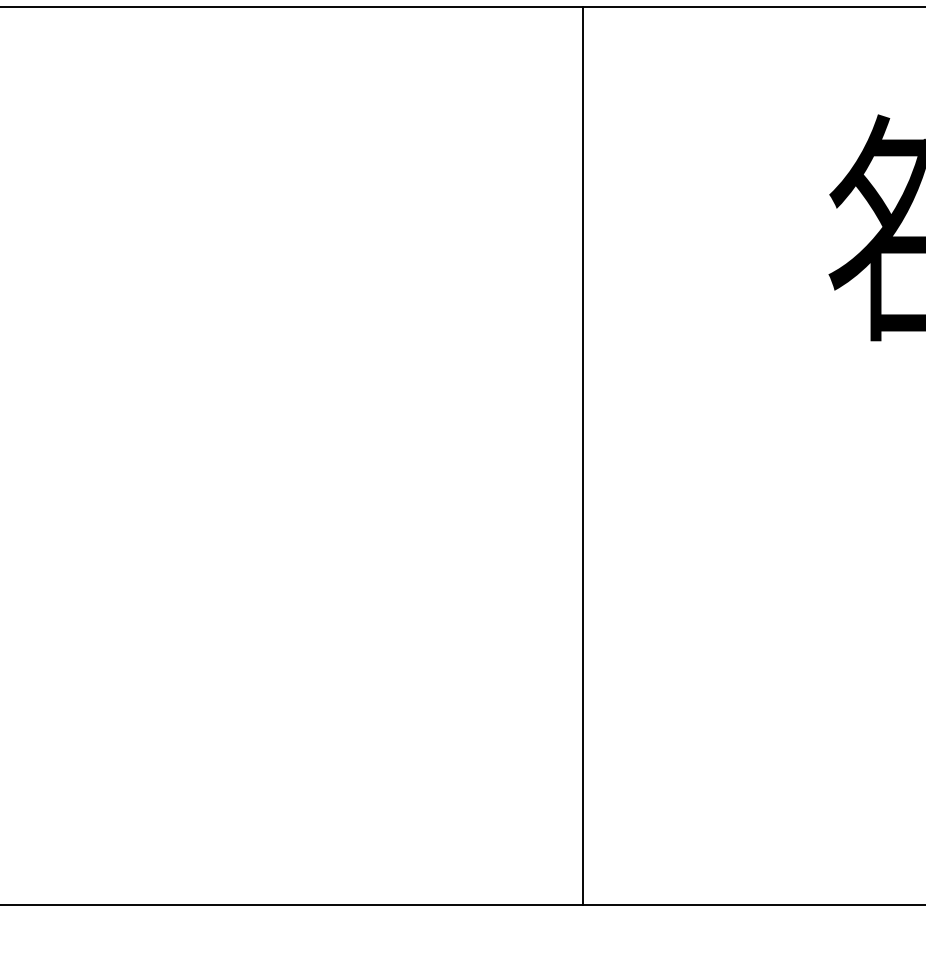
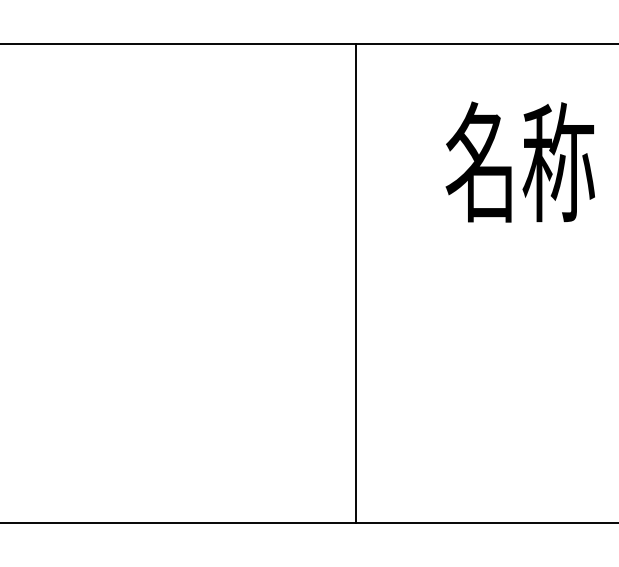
line: (582, 455) -> (355, 283), moved

